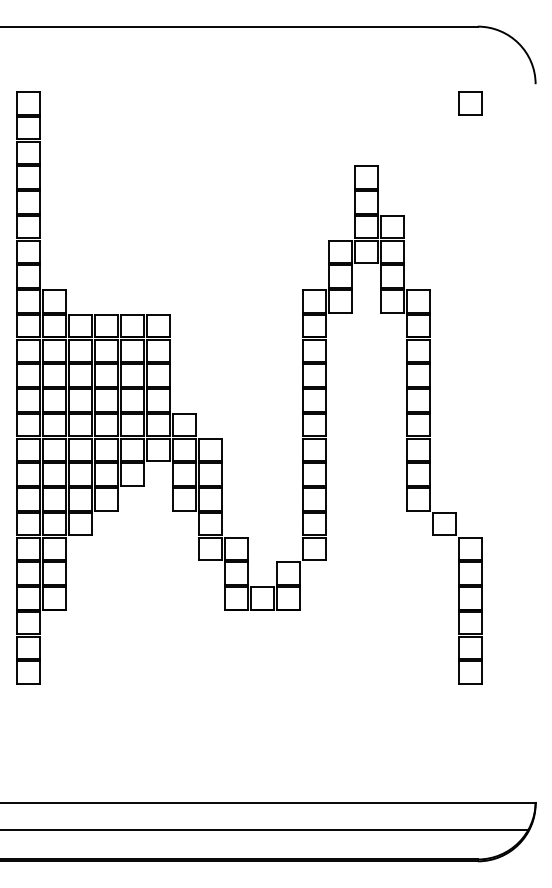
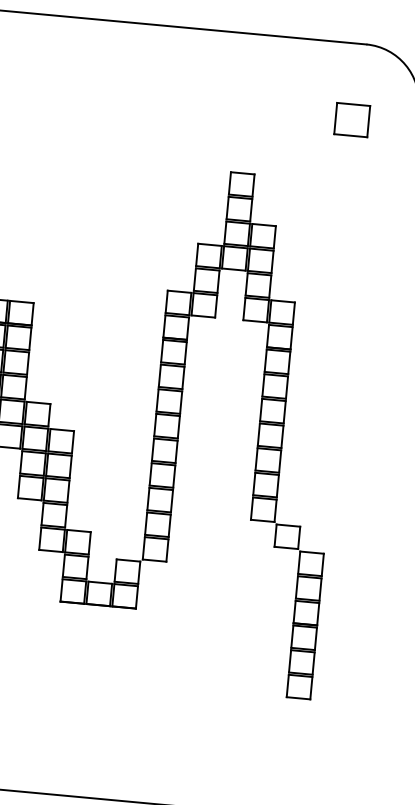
part: (470, 103) -> (352, 120), size x1.4

